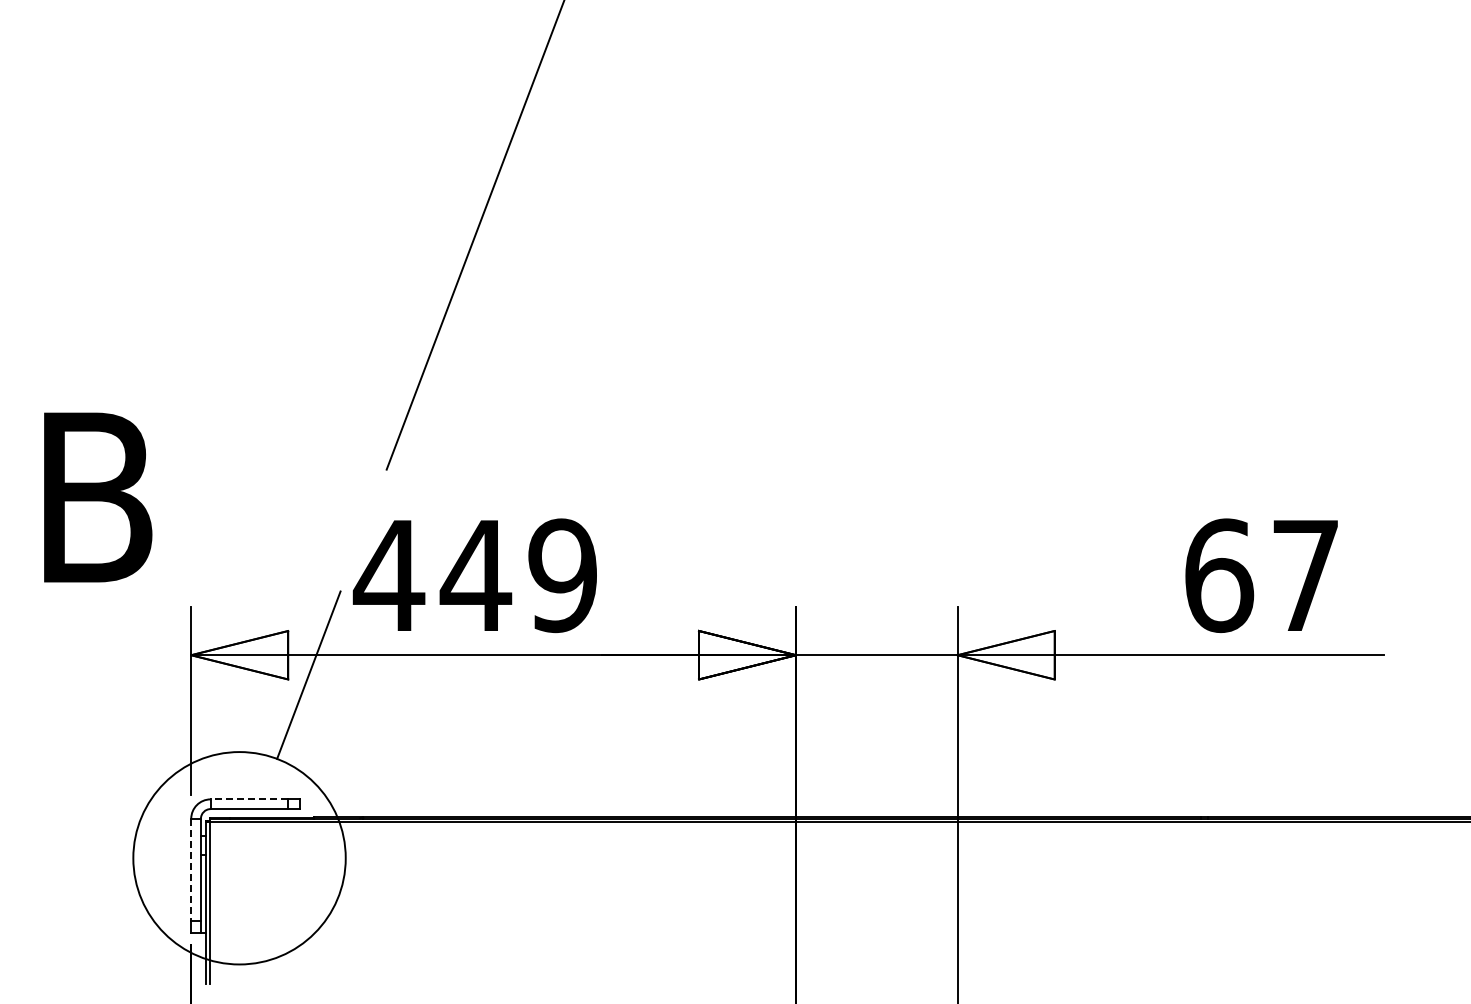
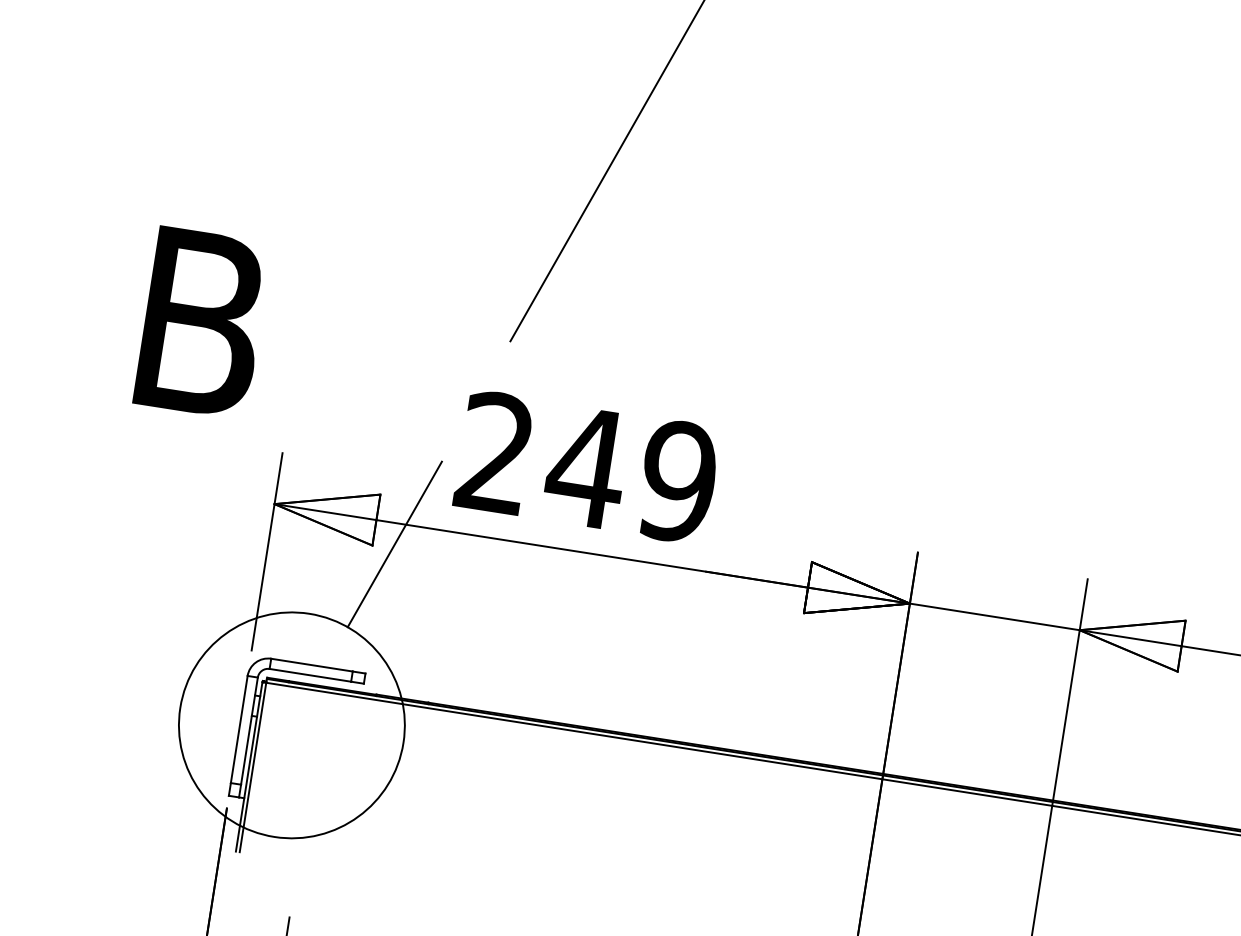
text: (388, 574) -> (495, 451), 449 -> 249
line: (249, 799) -> (312, 665), dashed -> solid
line: (191, 869) -> (239, 729), dashed -> solid

